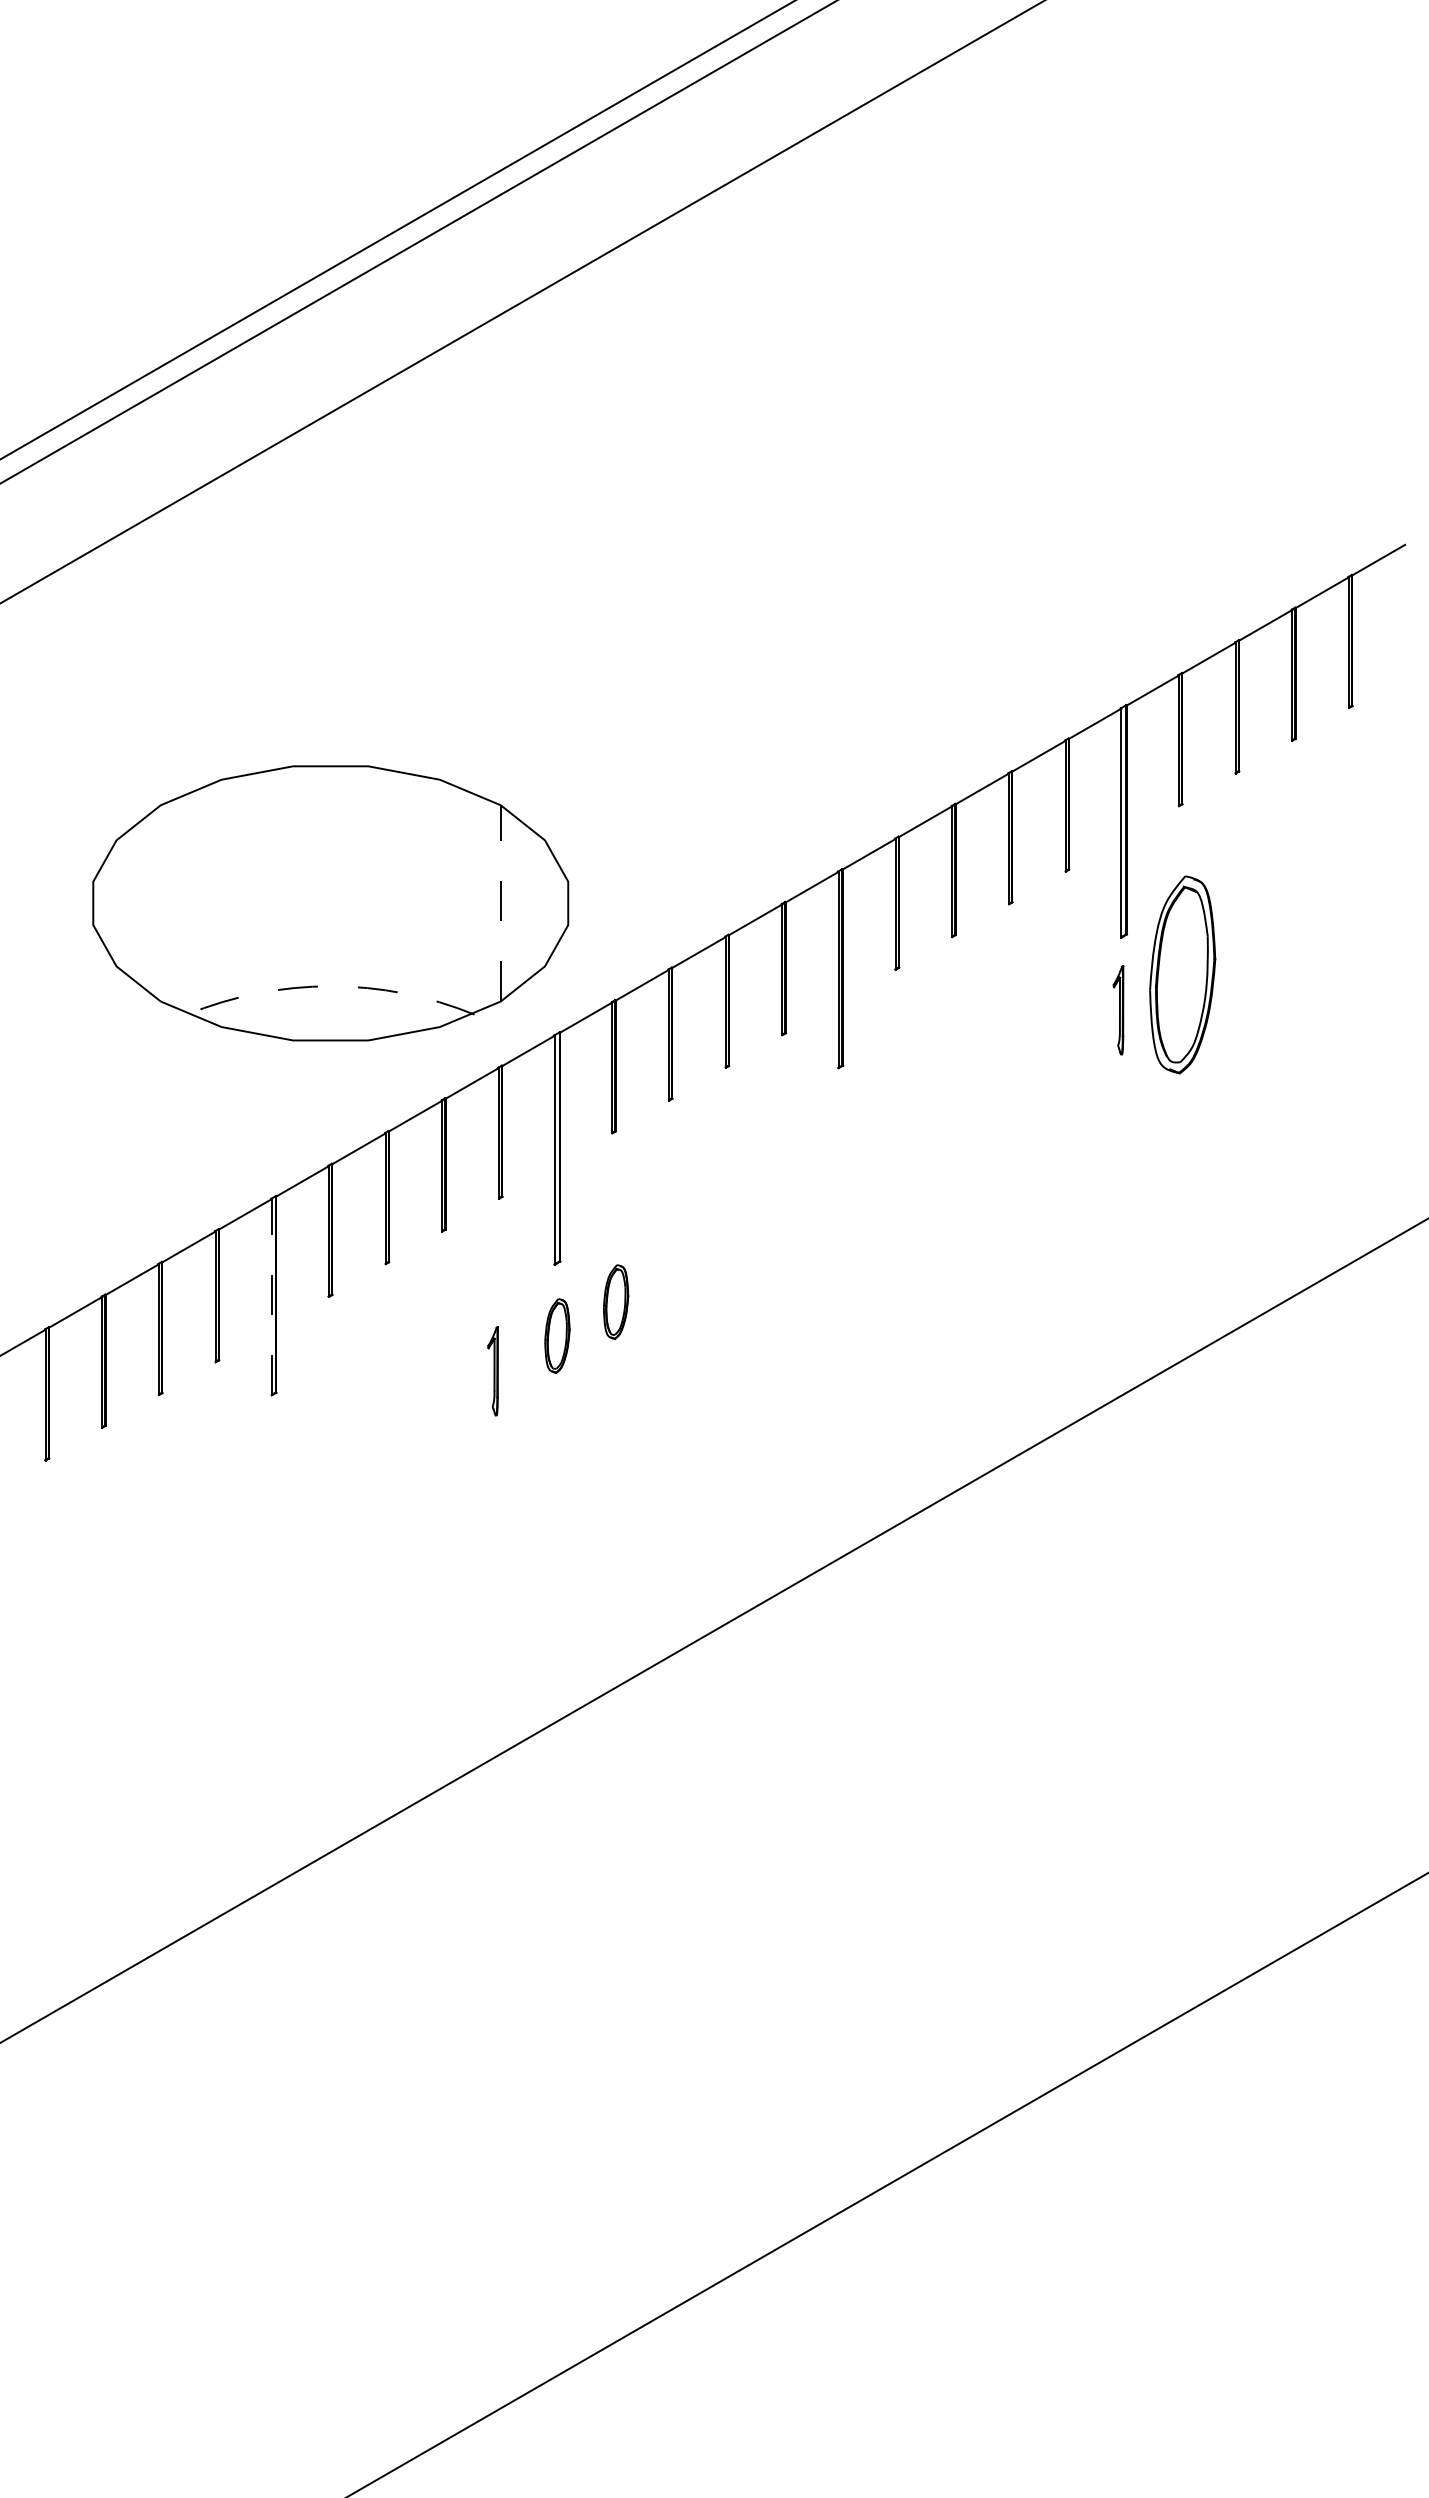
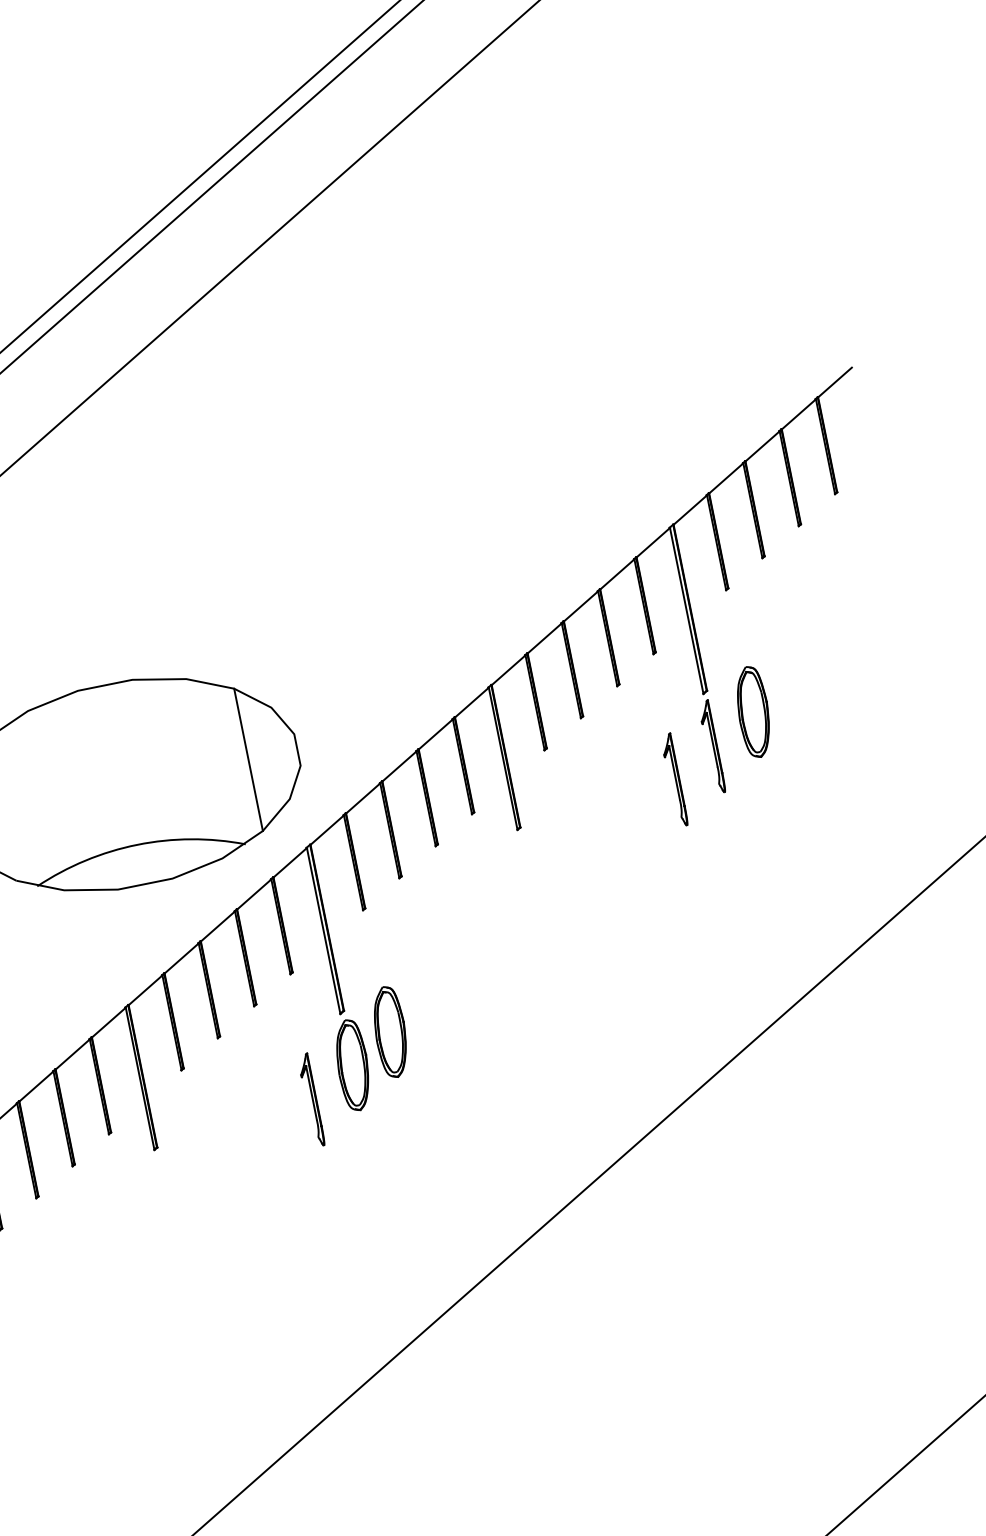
line: (500, 902) -> (248, 759), dashed -> solid
part: (1182, 974) -> (753, 711), size x0.62
arc: (330, 986) -> (137, 845), dashed -> solid
part: (1118, 1010) -> (712, 747), size x1.43
part: (1059, 1044) -> (674, 780), added
line: (271, 1296) -> (139, 1078), dashed -> solid
part: (615, 1301) -> (389, 1031), size x1.67
part: (557, 1335) -> (352, 1064), size x1.67
part: (492, 1371) -> (310, 1100), size x1.43

